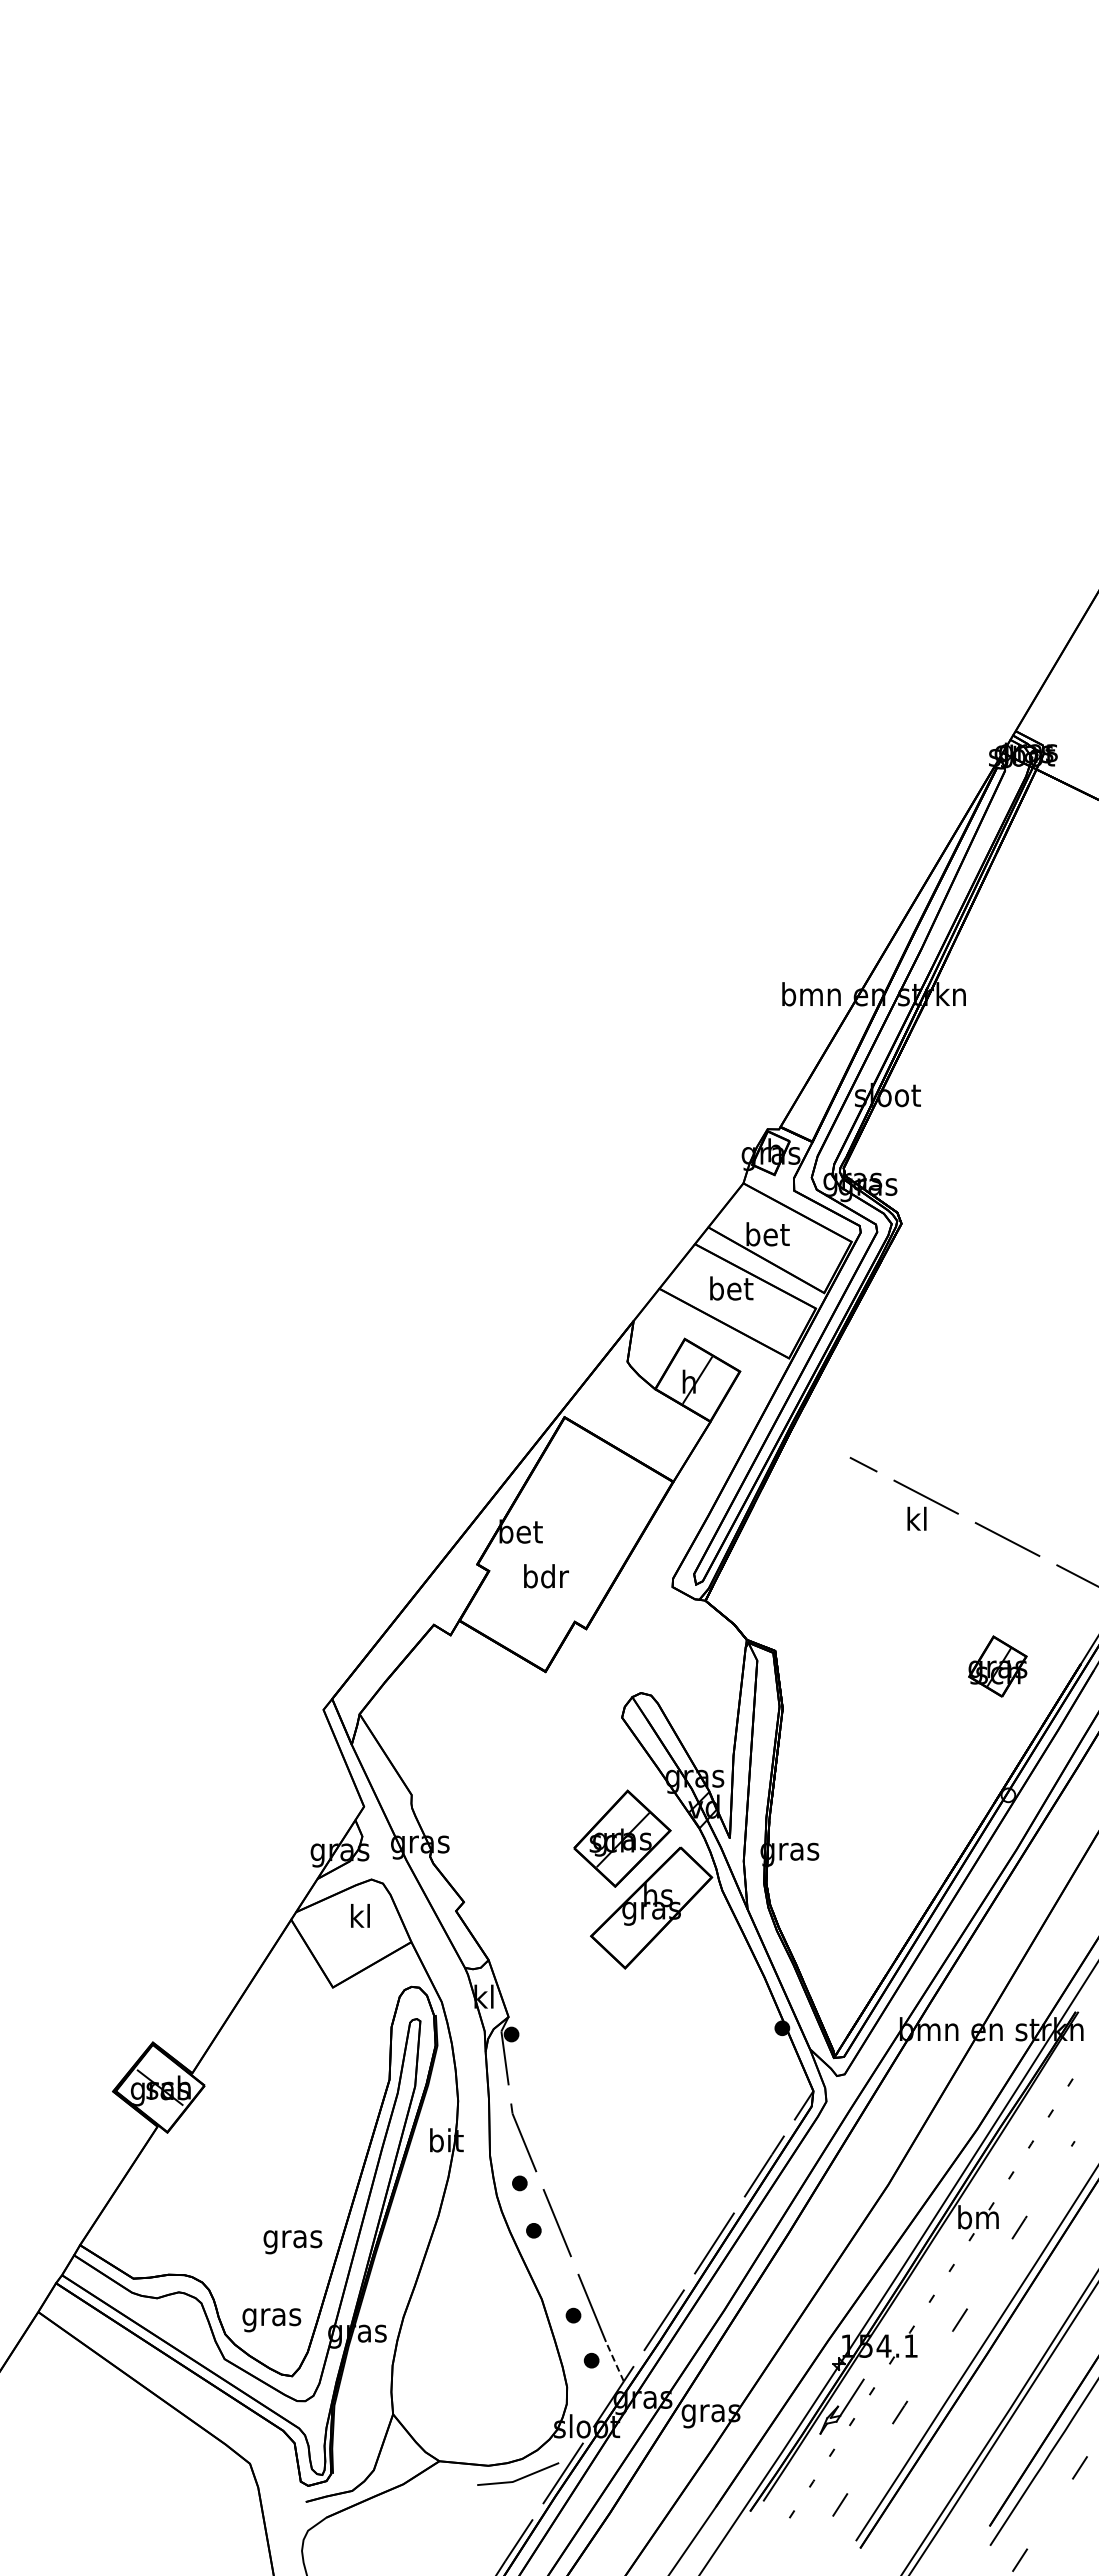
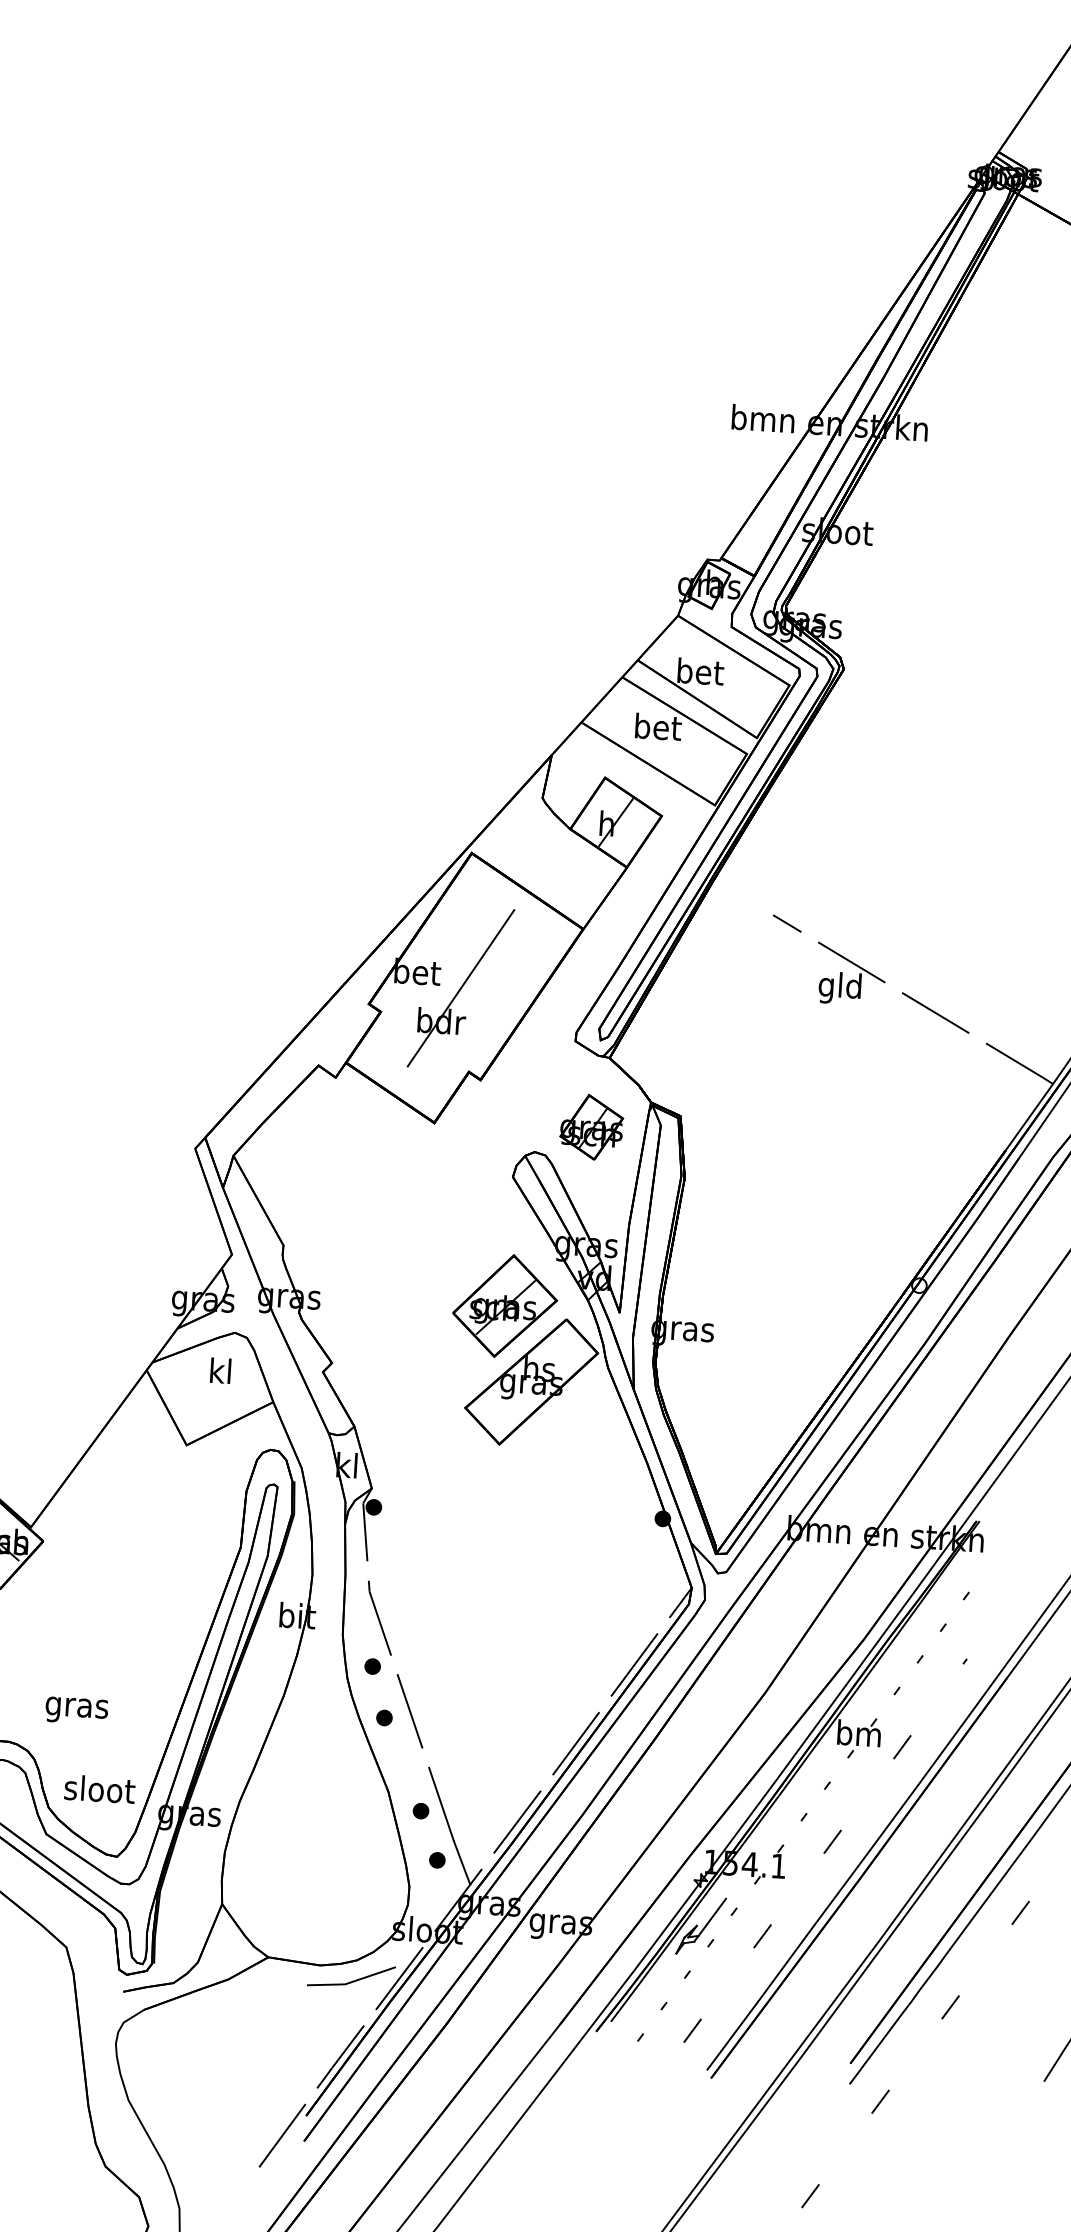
text: (916, 1521) -> (839, 987), kl -> gld
line: (562, 1544) -> (461, 988), added
part: (997, 1666) -> (591, 1127), moved
text: (292, 2242) -> (76, 1711), moved
text: (272, 2317) -> (100, 1792), gras -> sloot
line: (614, 2361) -> (461, 1862), dashed -> solid

